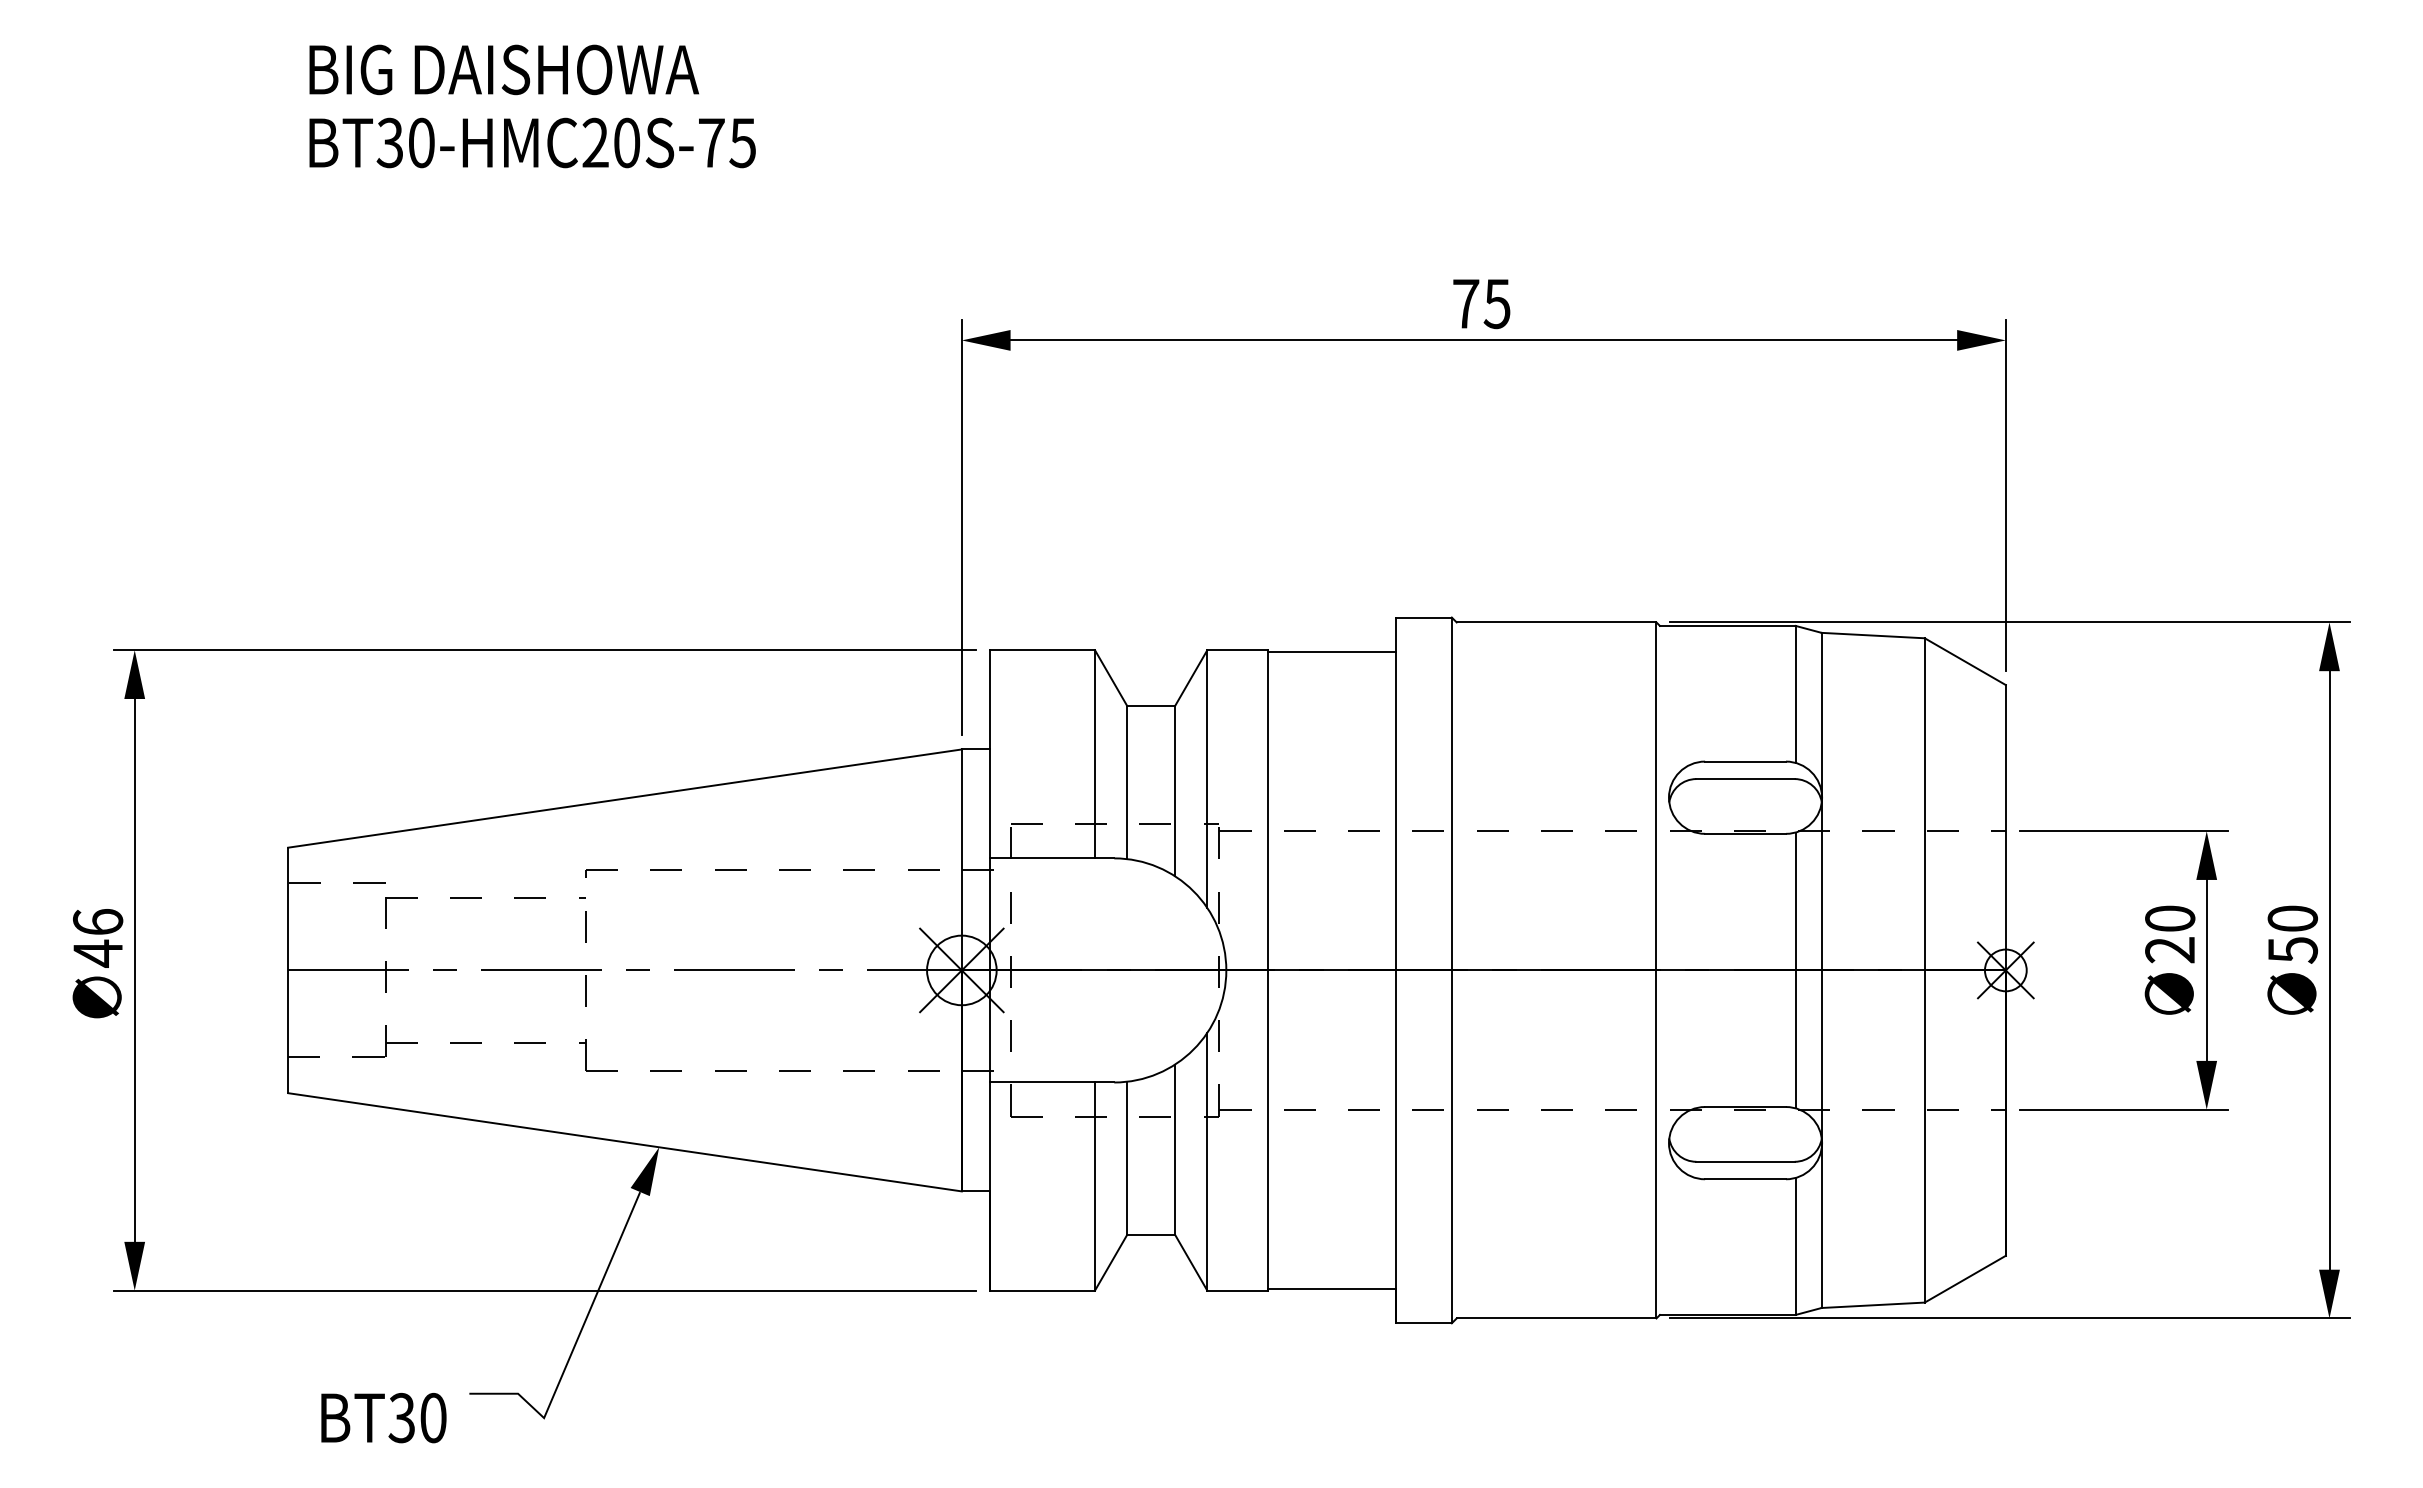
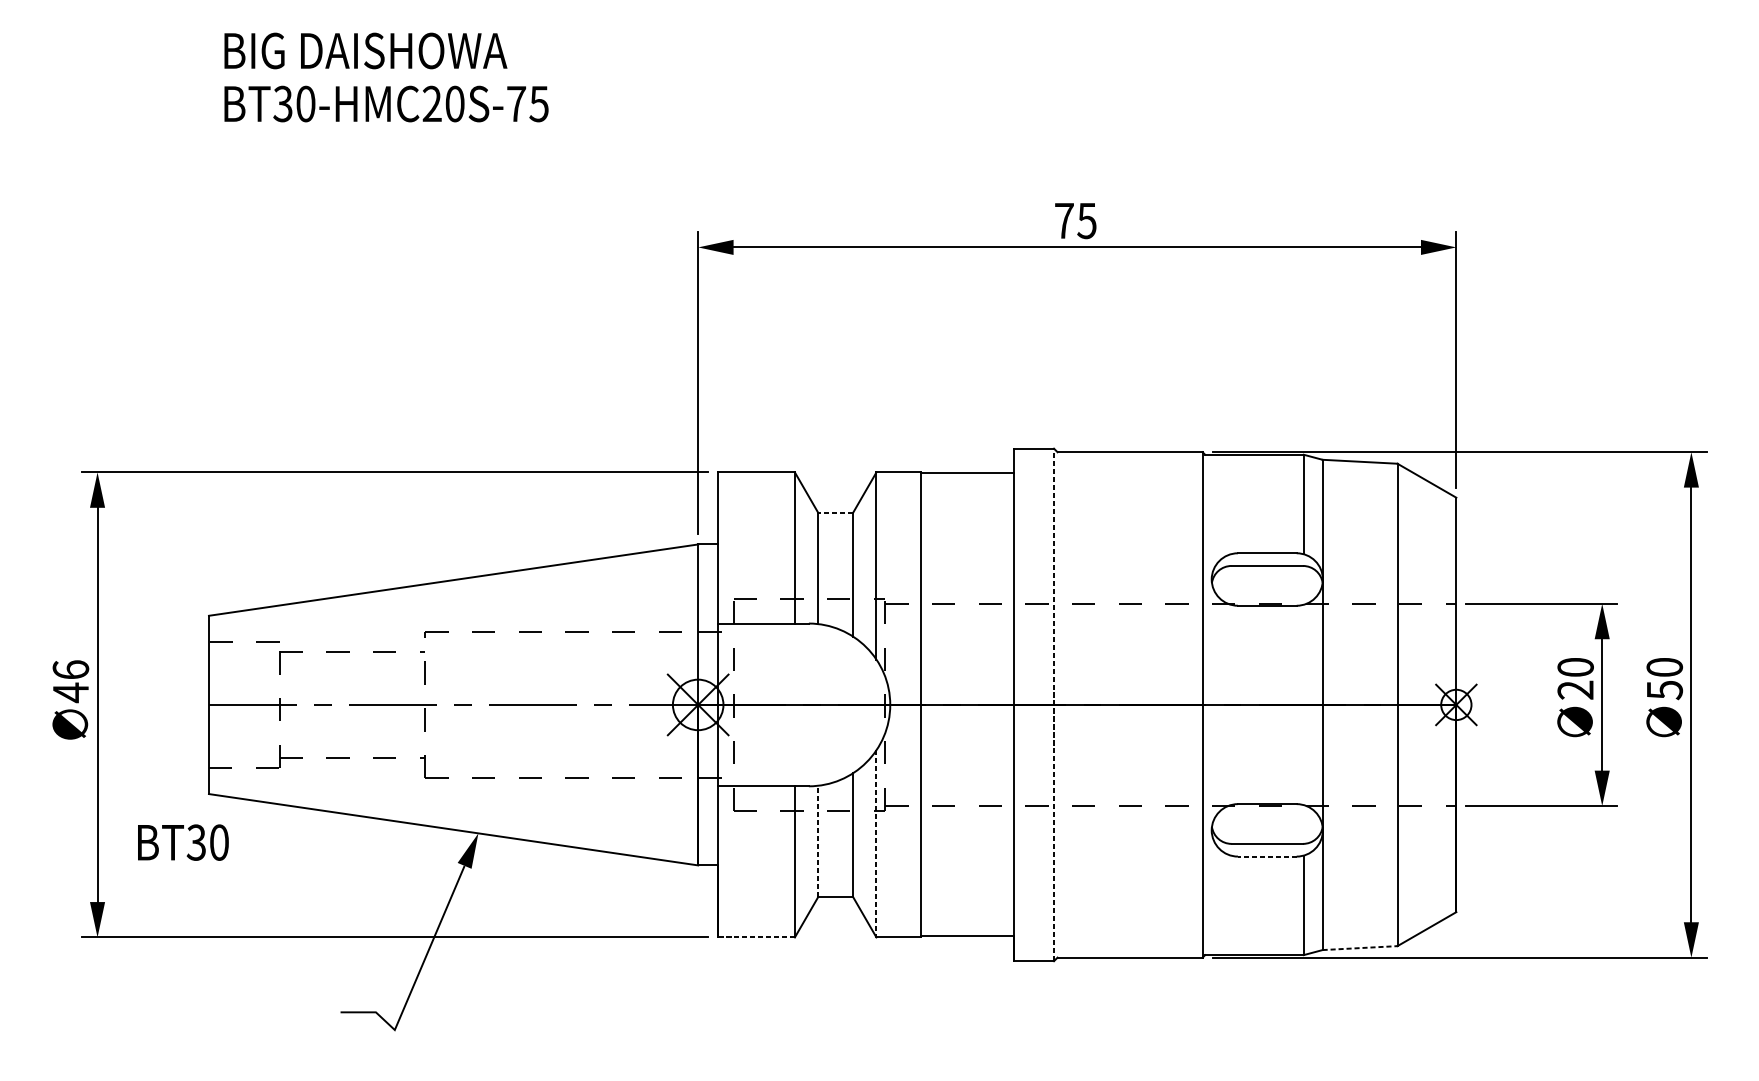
line: (1151, 705) -> (835, 512), solid -> dashed
line: (1451, 970) -> (1053, 704), solid -> dashed
line: (1795, 970) -> (1303, 704), removed
line: (1127, 1158) -> (818, 841), solid -> dashed
line: (1207, 1161) -> (876, 843), solid -> dashed
line: (1745, 1179) -> (1267, 856), solid -> dashed
line: (1042, 1290) -> (756, 937), solid -> dashed
line: (1873, 1305) -> (1360, 948), solid -> dashed
text: (383, 1418) -> (183, 842), moved

